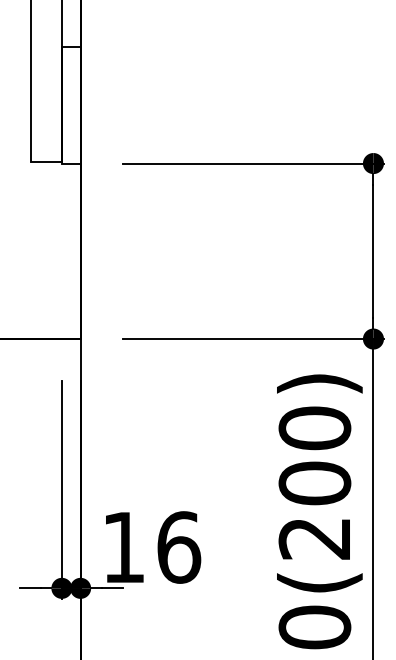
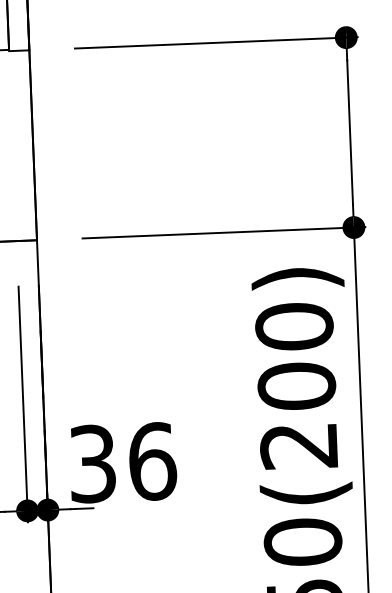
text: (123, 547) -> (92, 464), 16 -> 36

